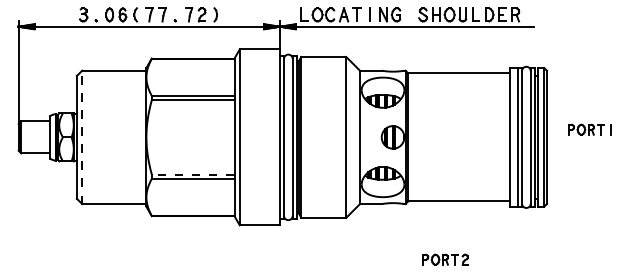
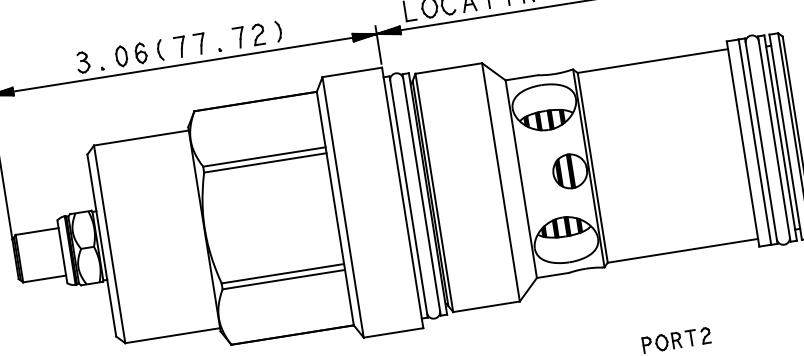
line: (82, 137) -> (110, 244), dashed -> solid
line: (192, 174) -> (281, 273), dashed -> solid

